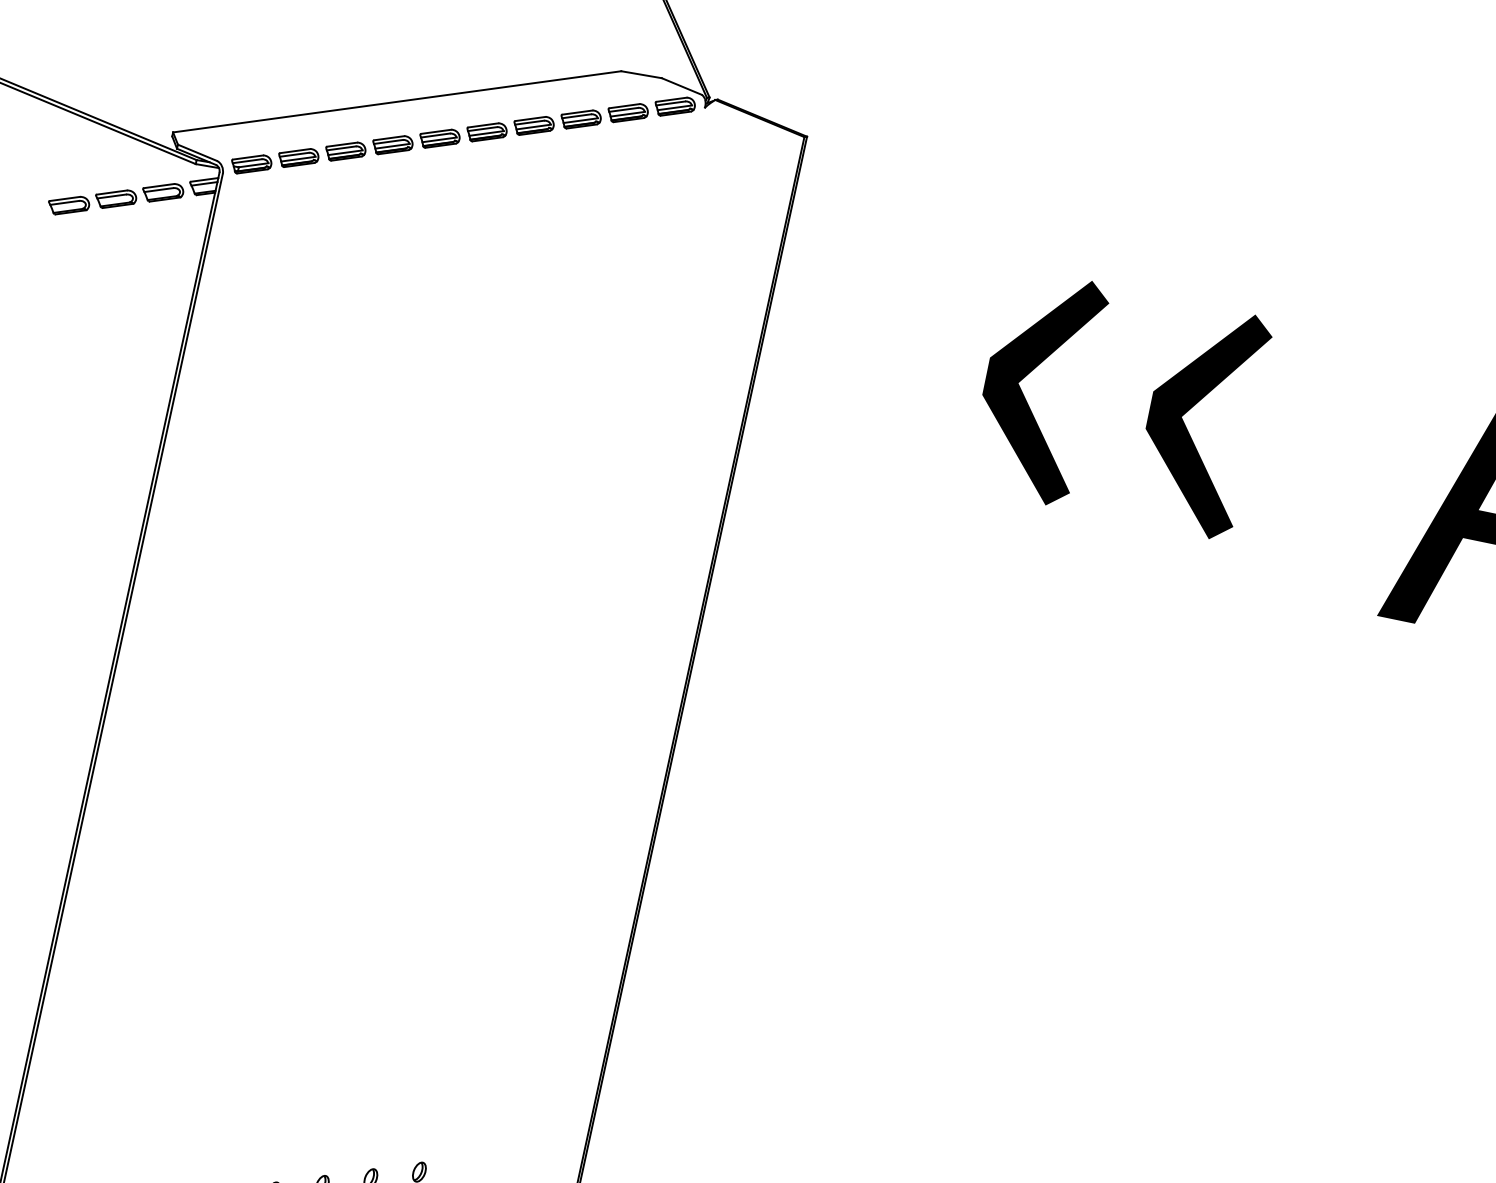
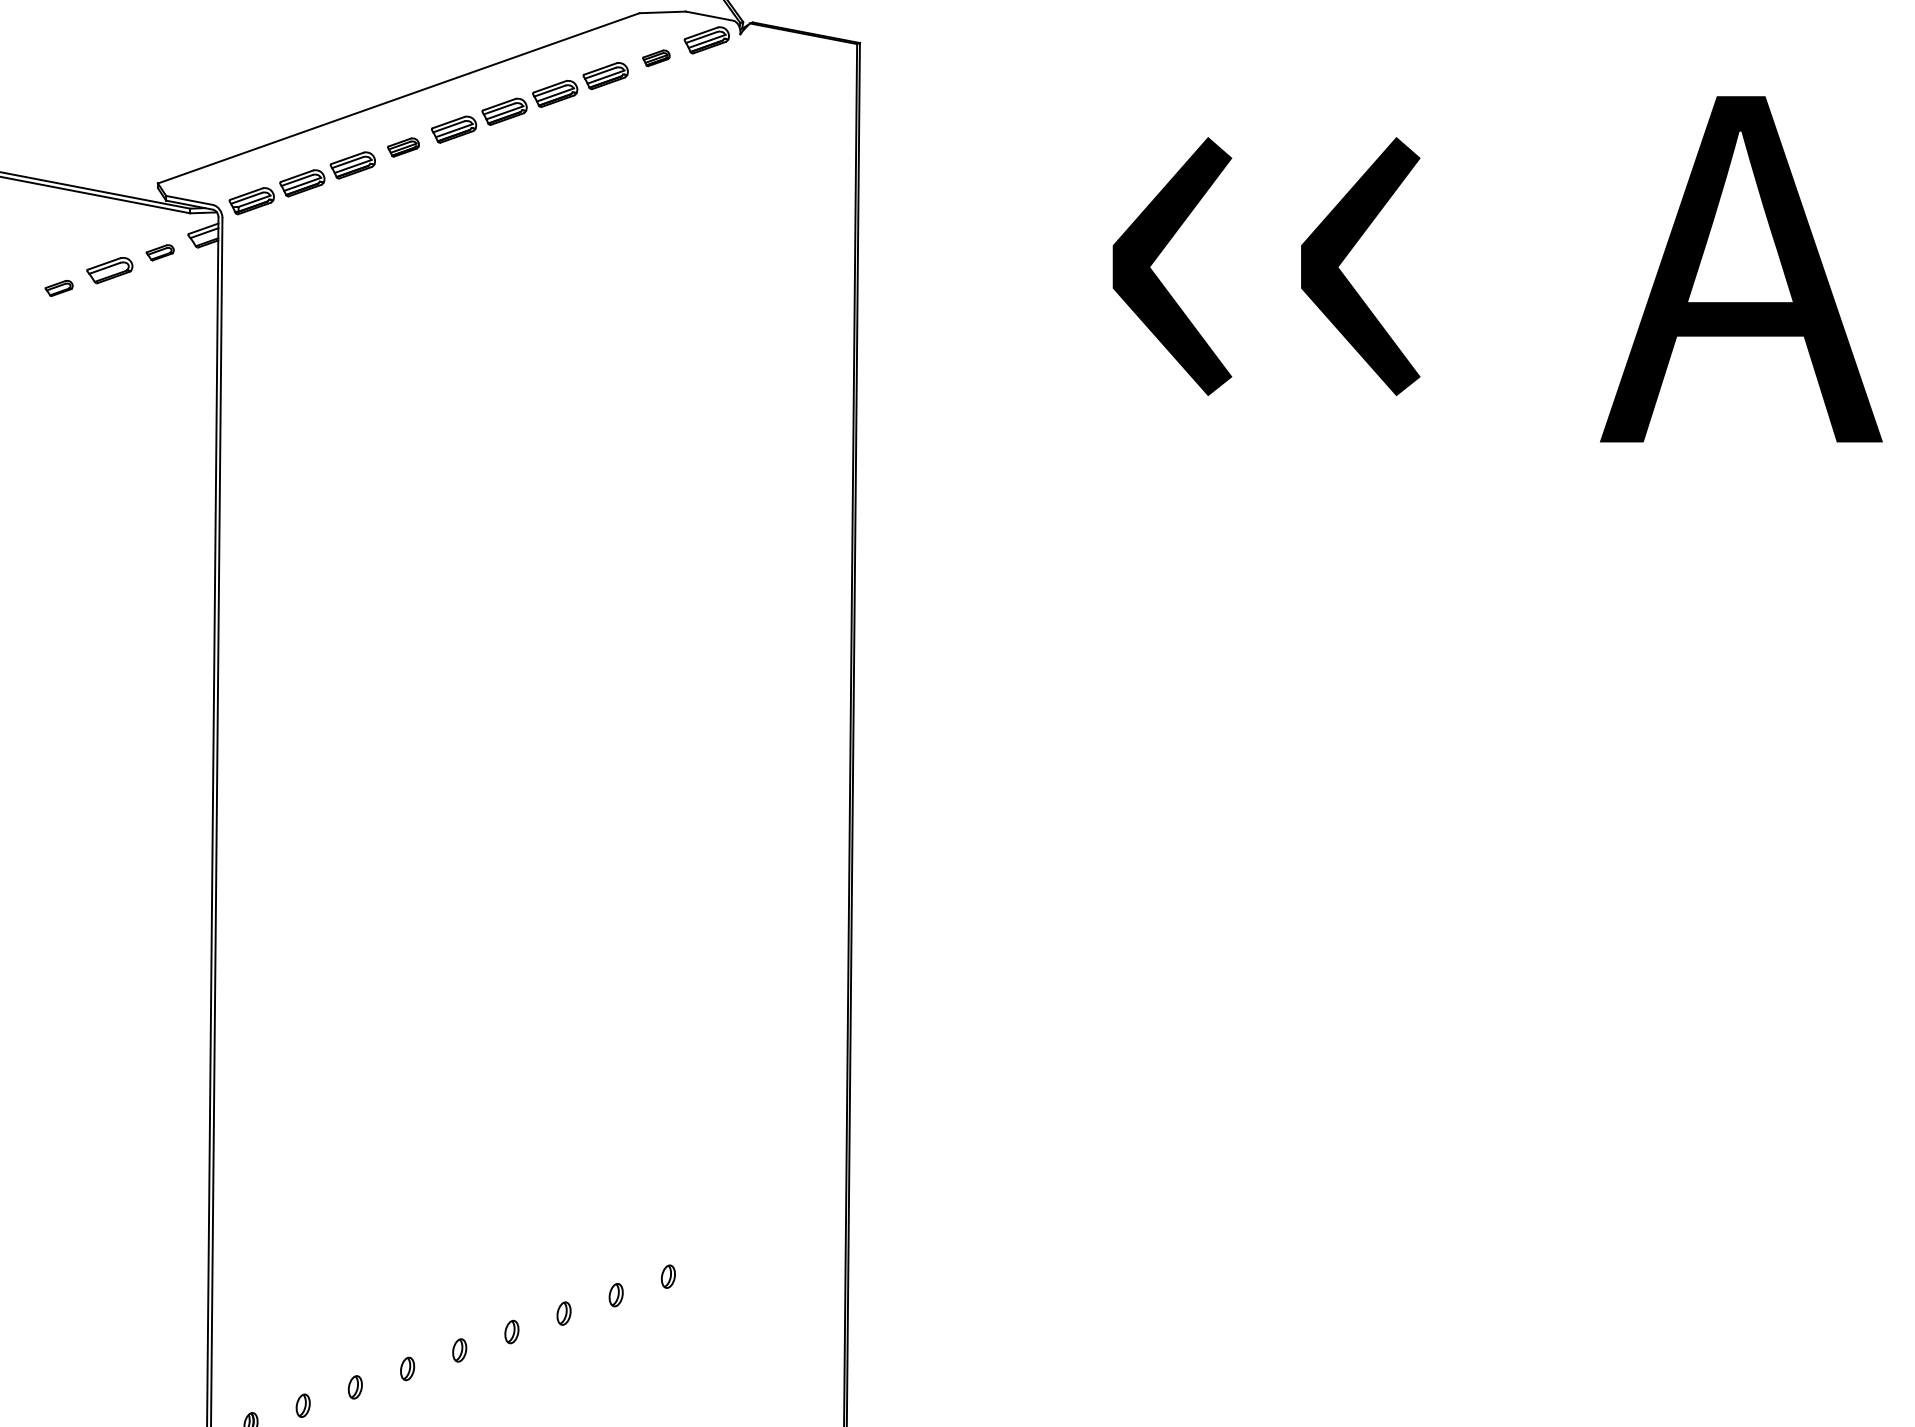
part: (627, 113) -> (656, 58), size x0.6
part: (392, 145) -> (403, 147), size x0.7
part: (162, 192) -> (159, 252), size x0.6
part: (67, 205) -> (58, 288), size x0.6

